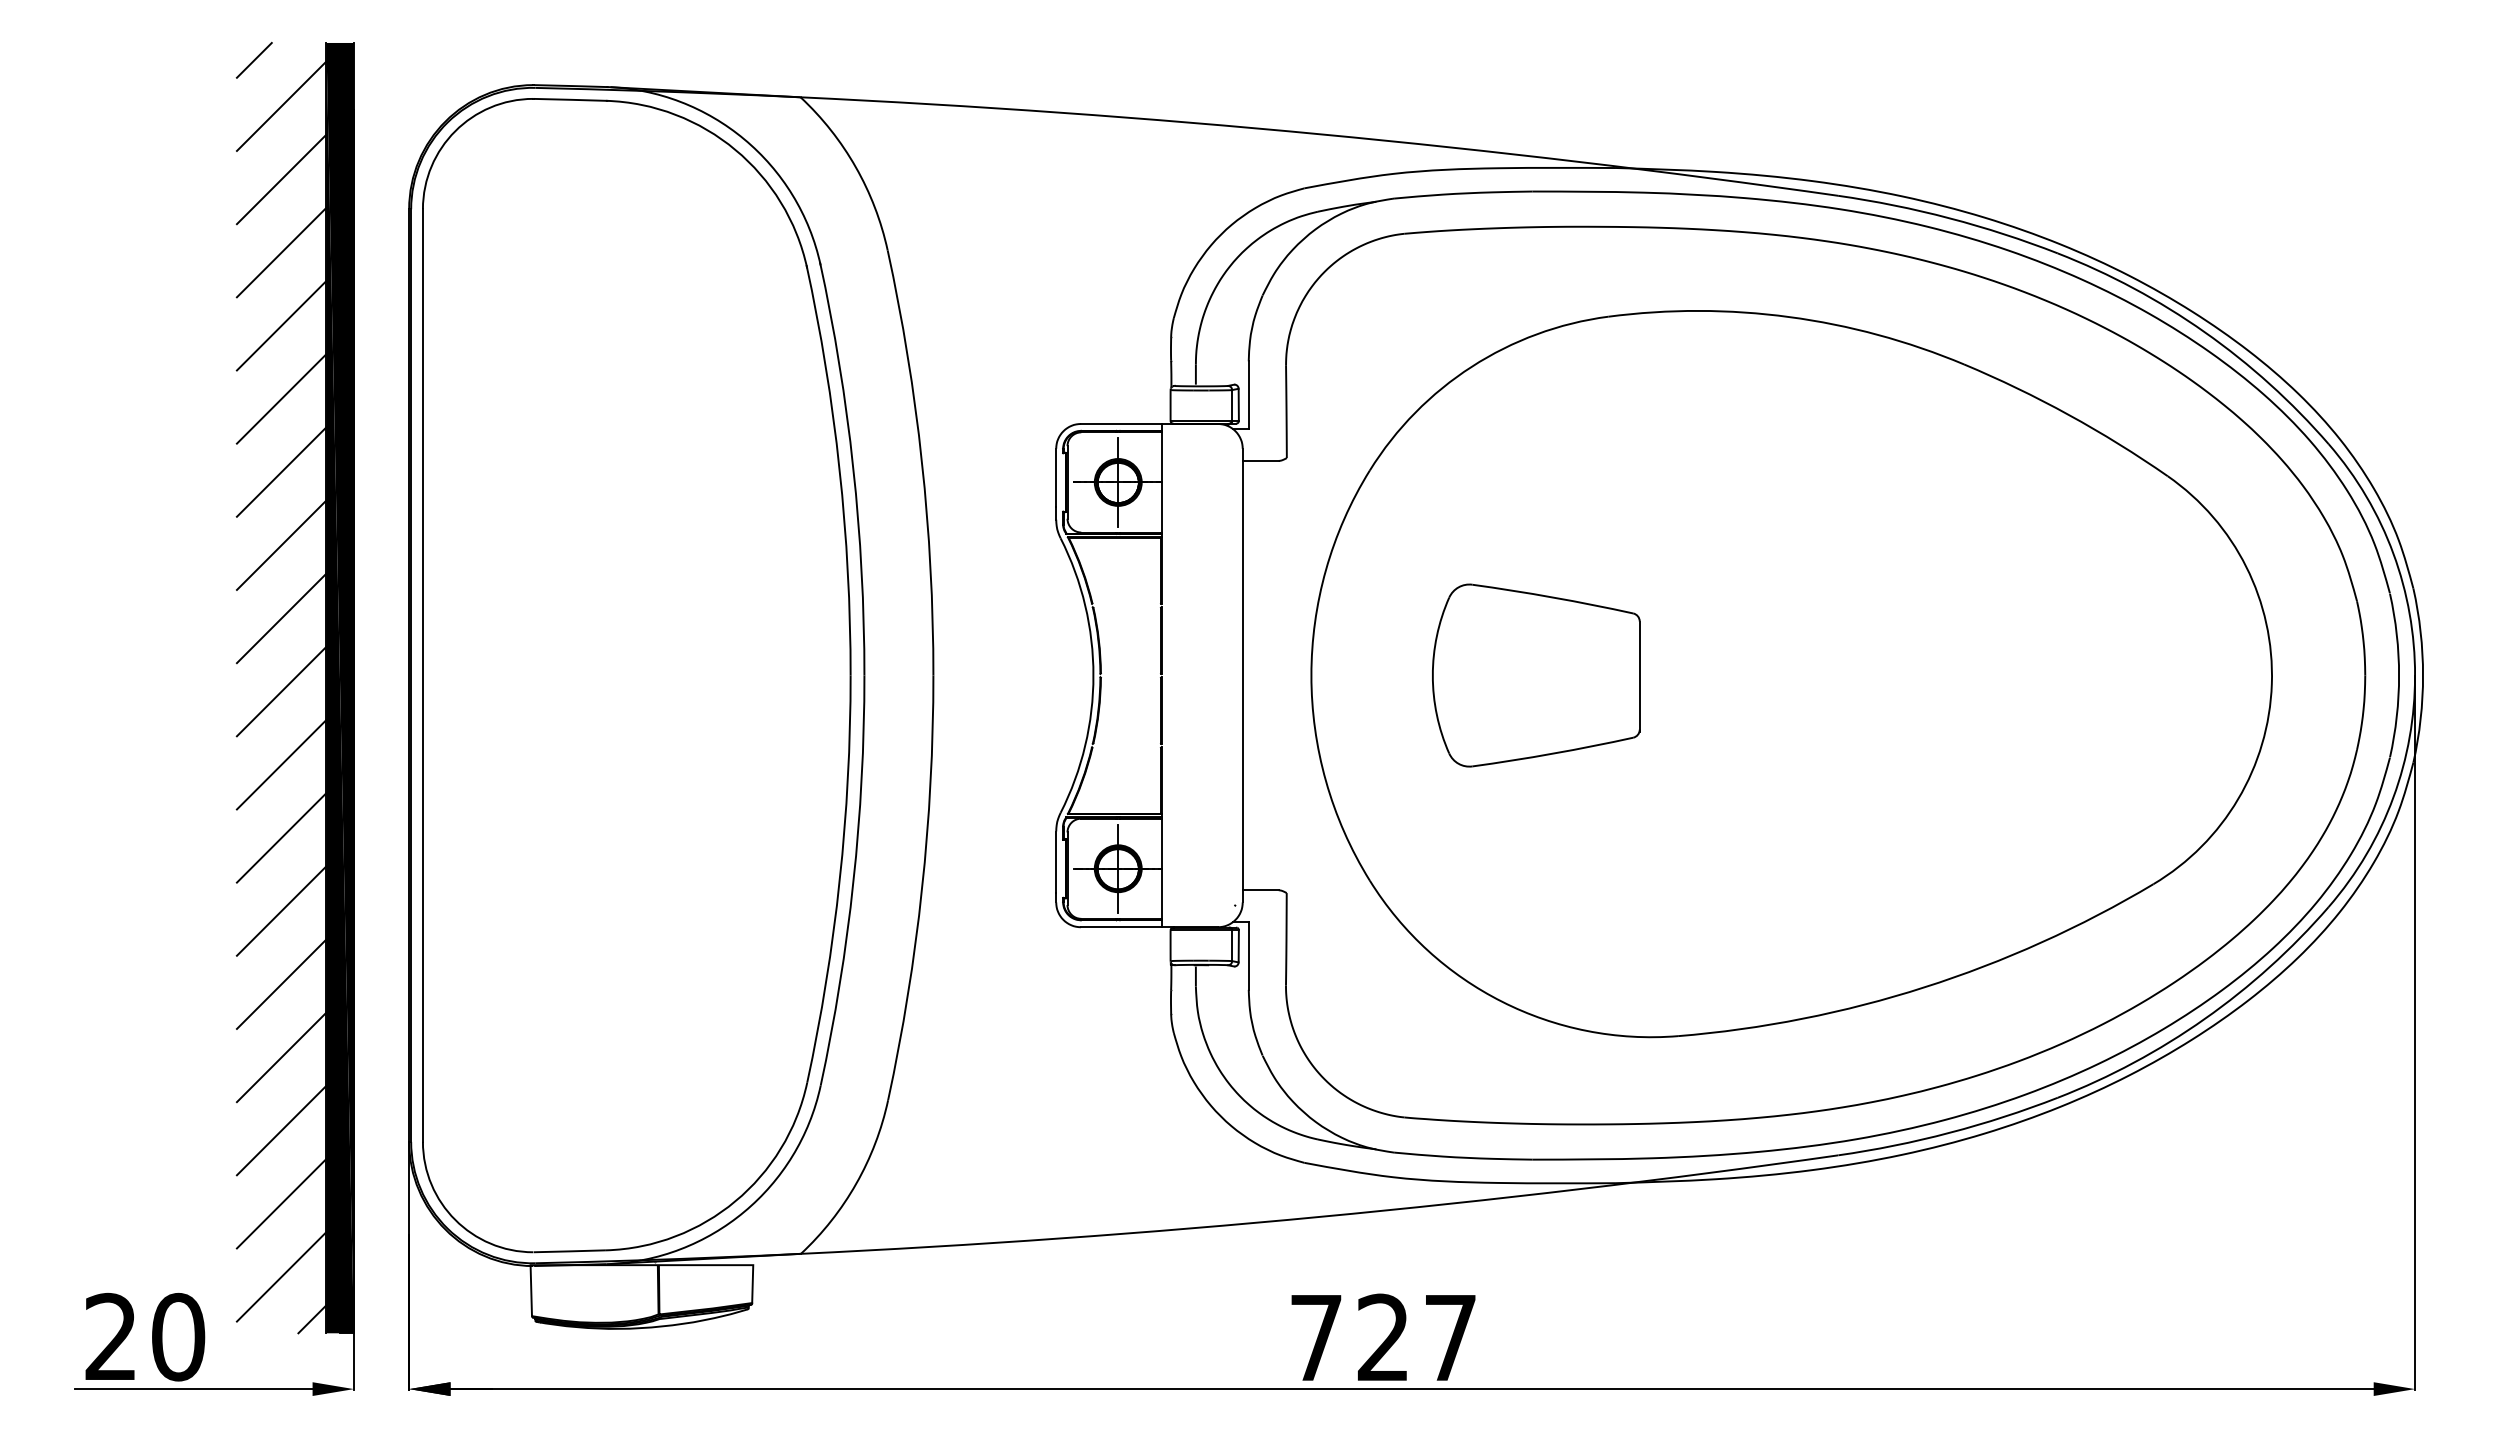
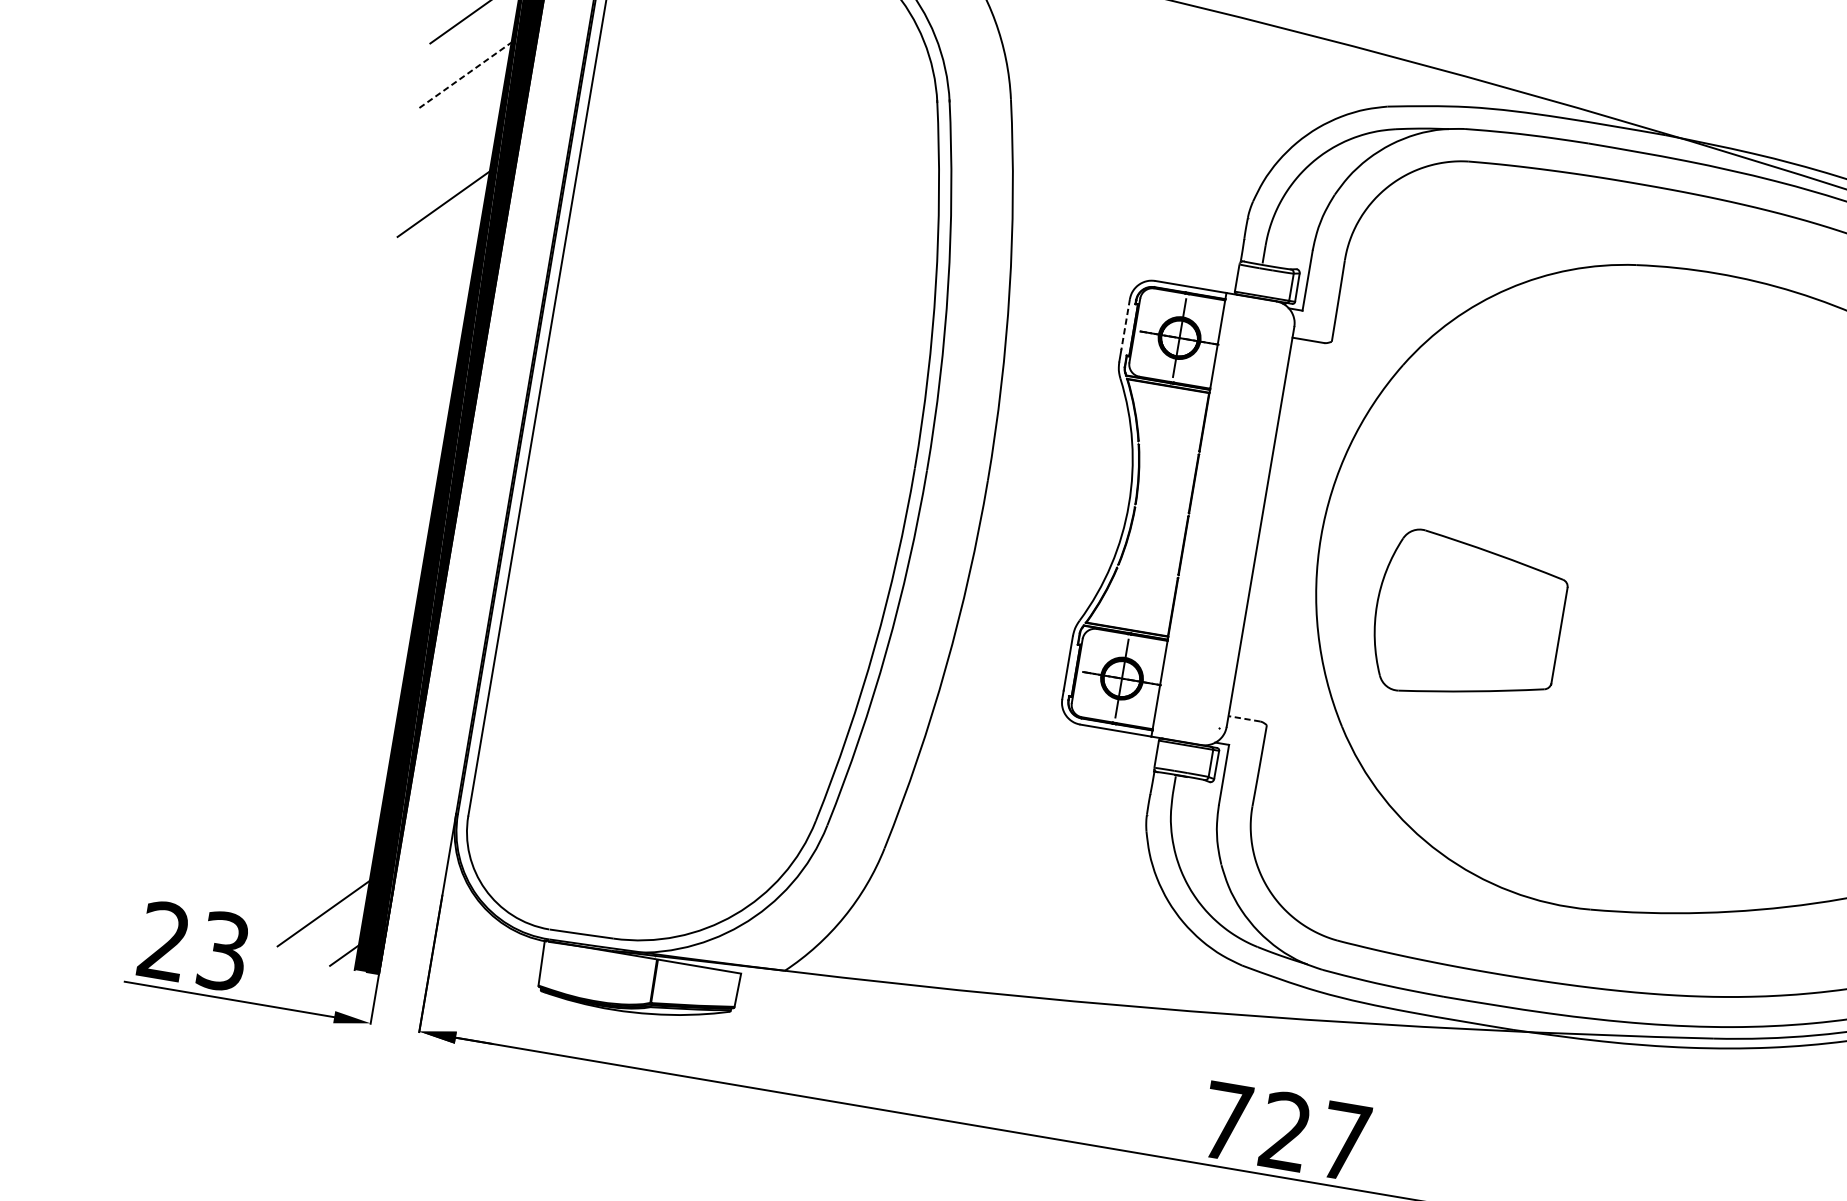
line: (282, 325) -> (466, 75), solid -> dashed
line: (281, 398) -> (454, 139), removed
line: (1056, 477) -> (1125, 324), solid -> dashed
line: (281, 544) -> (432, 268), removed
line: (281, 618) -> (421, 333), removed
part: (1536, 675) -> (1468, 620), moved
line: (281, 691) -> (410, 397), removed
line: (281, 764) -> (399, 461), removed
line: (281, 837) -> (389, 526), removed
line: (1260, 890) -> (1244, 718), solid -> dashed
line: (281, 910) -> (378, 590), removed
line: (281, 983) -> (367, 655), removed
line: (281, 1057) -> (356, 720), removed
line: (281, 1130) -> (345, 784), removed
line: (281, 1203) -> (334, 848), removed
text: (178, 1336) -> (223, 950), 20 -> 23

